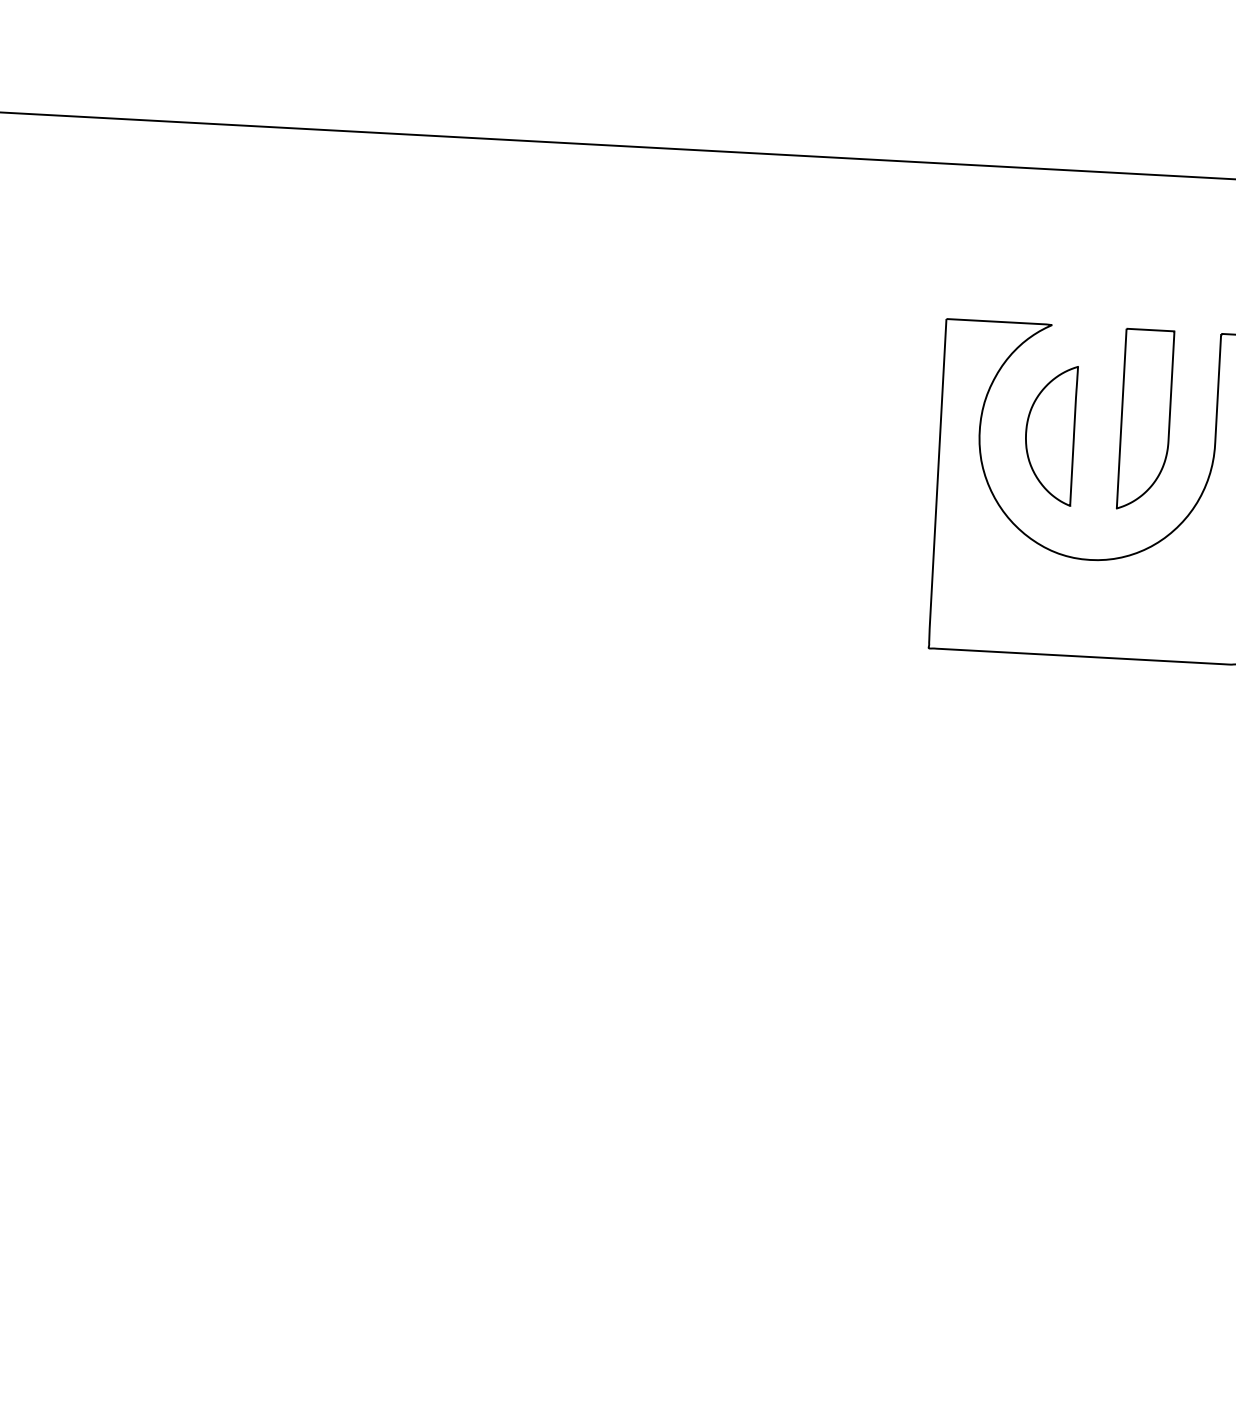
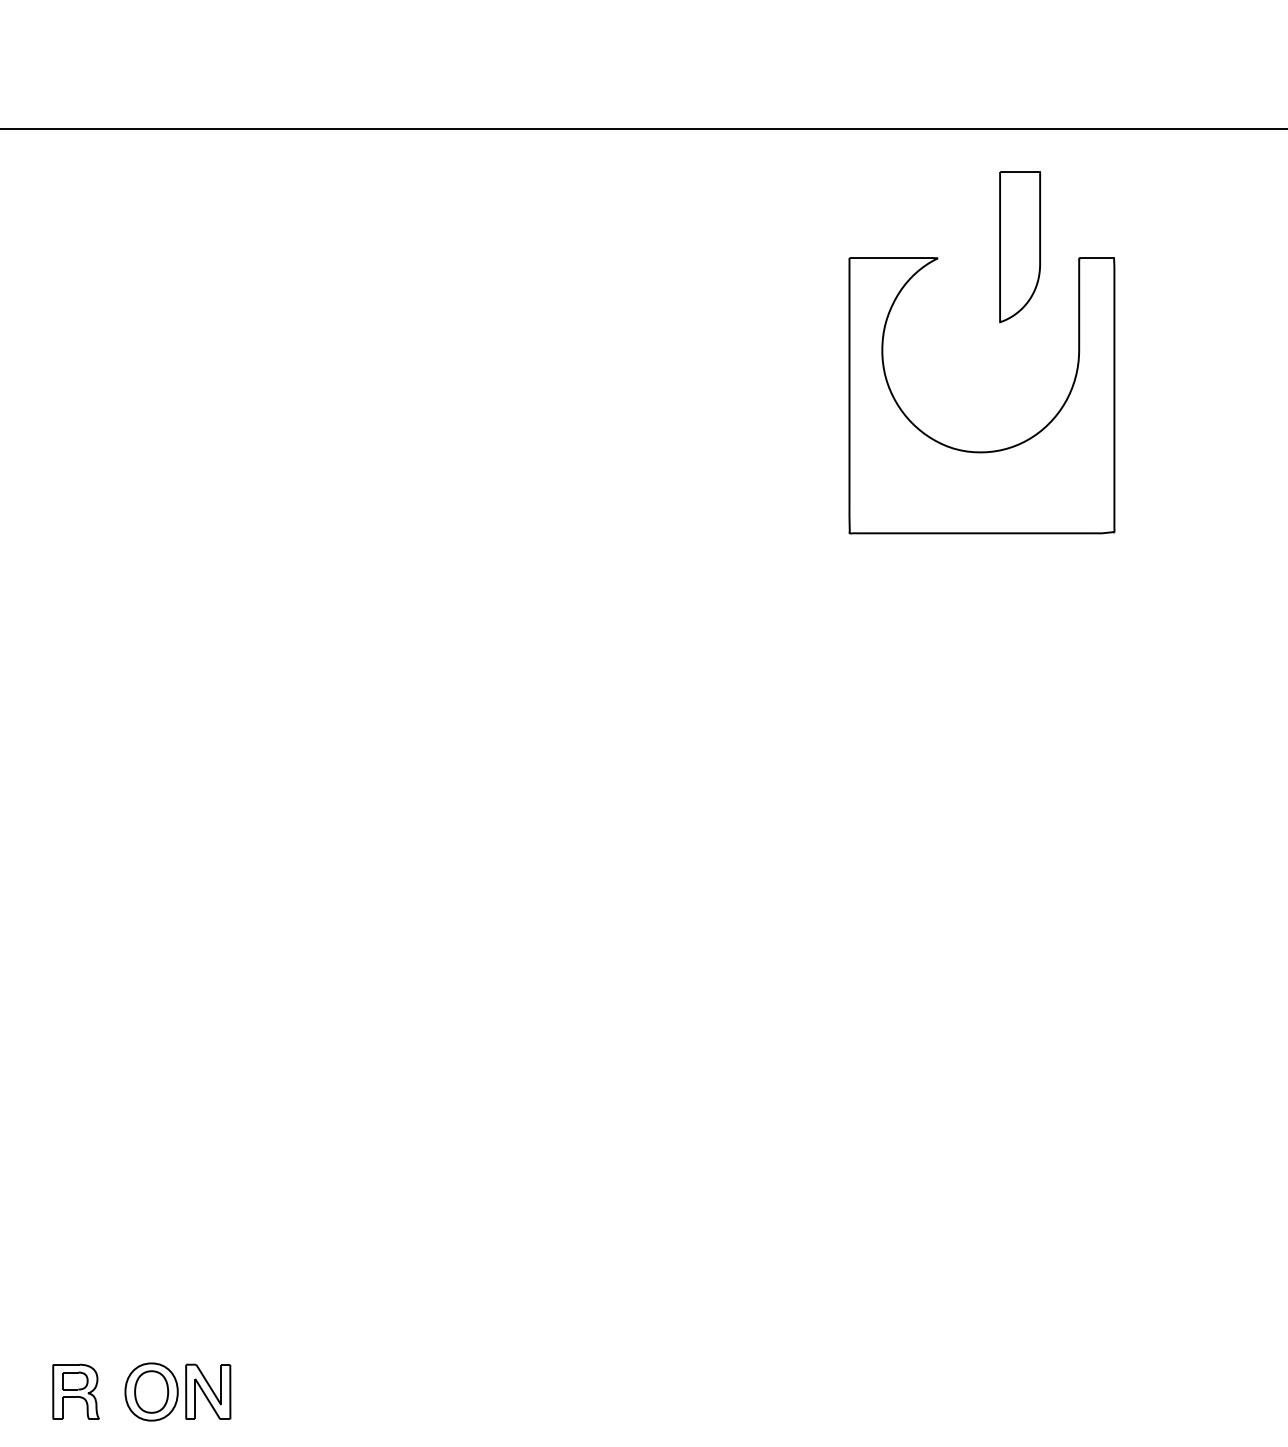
part: (1144, 420) -> (1019, 247), moved
part: (1050, 435) -> (941, 350), removed

